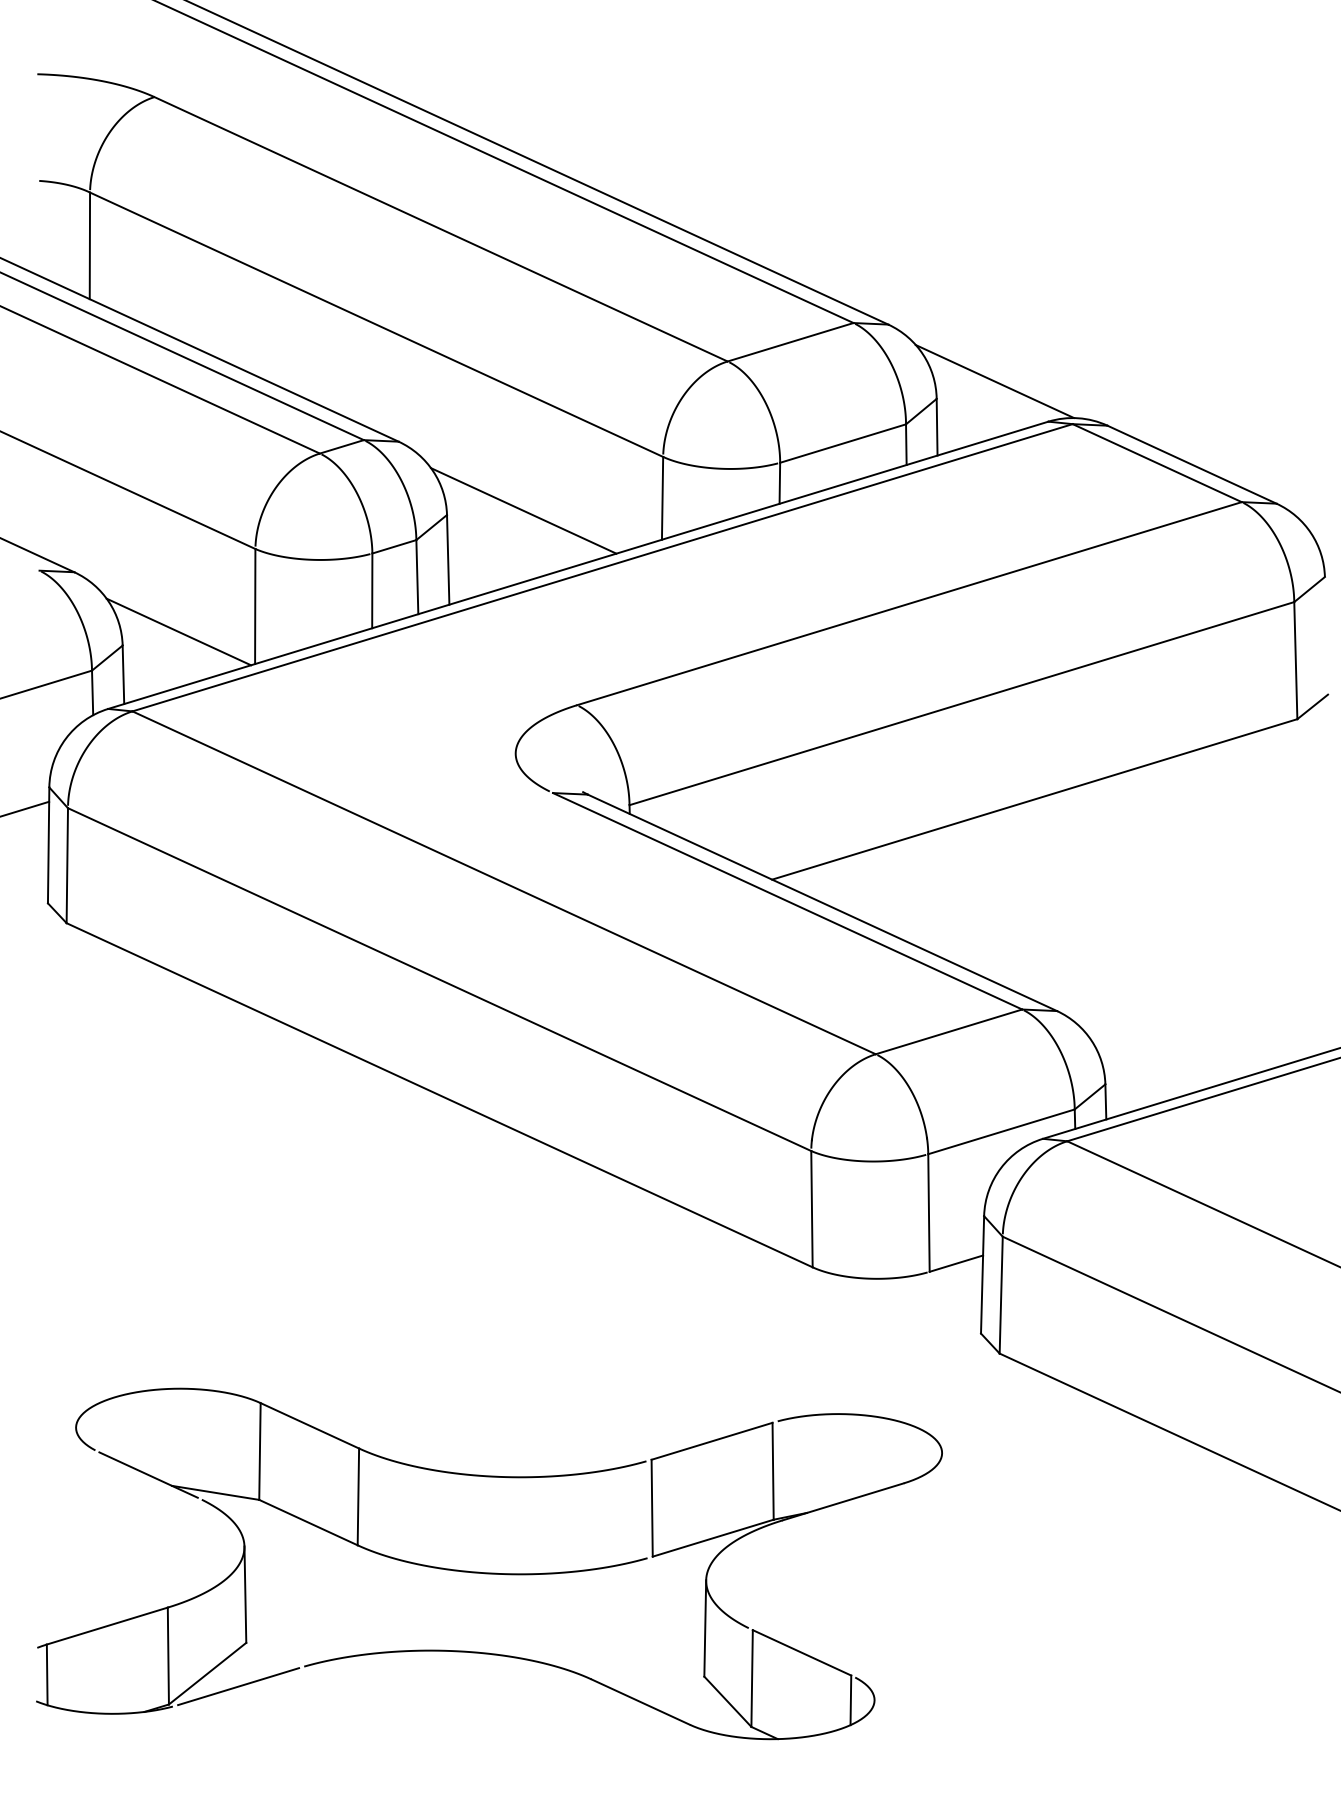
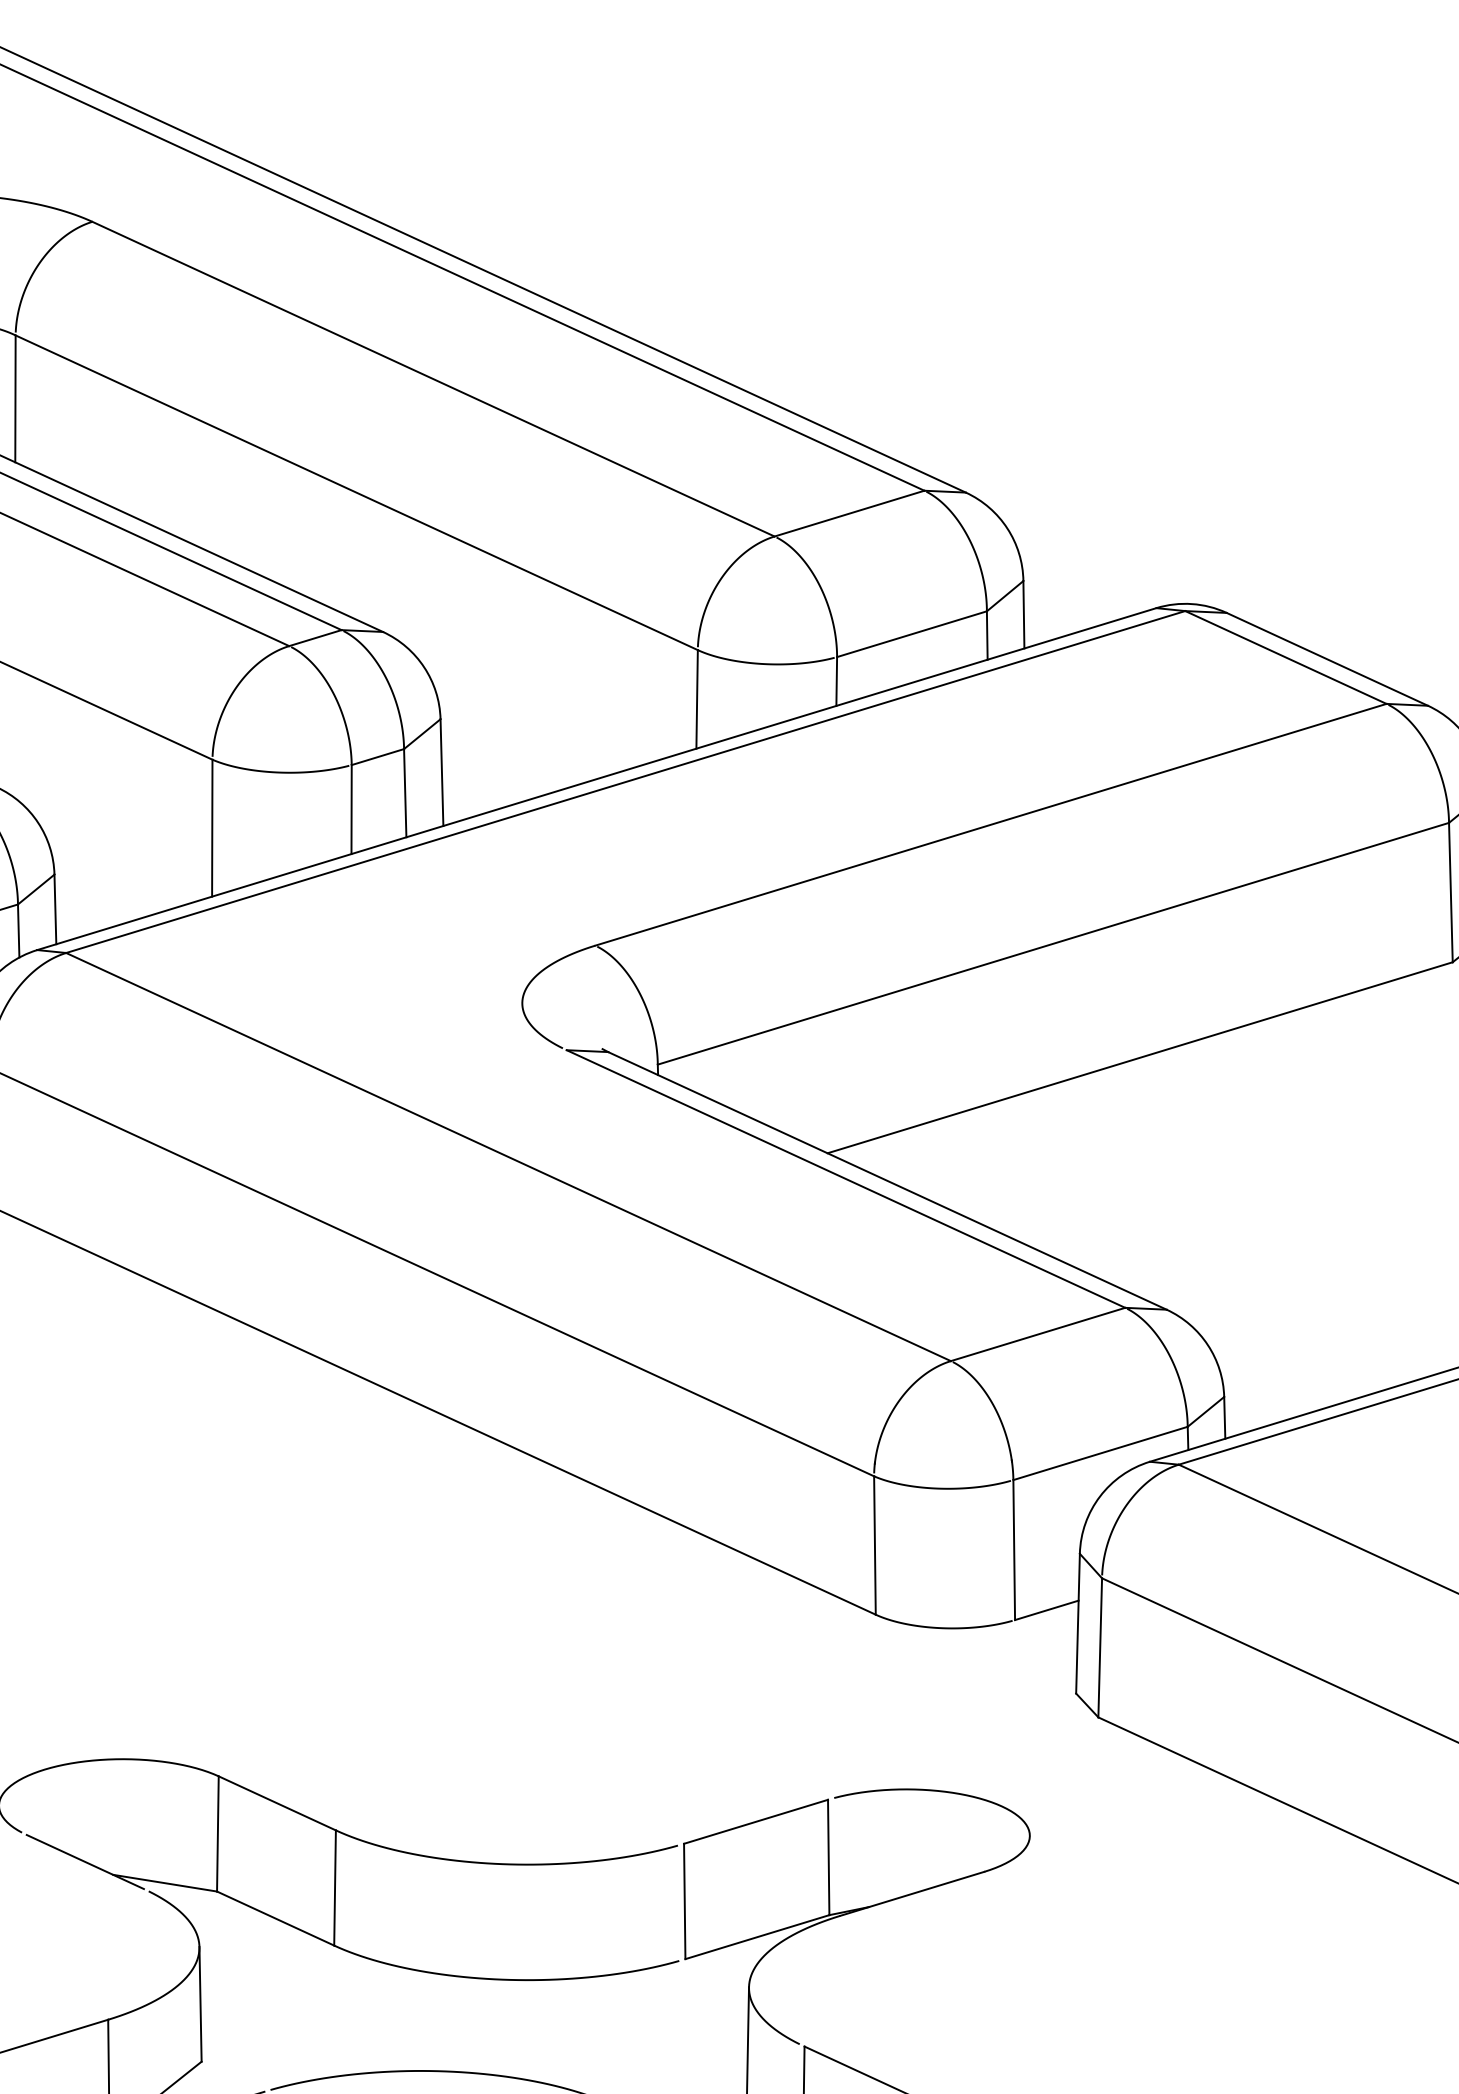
line: (994, 381) -> (1092, 560), removed
line: (523, 510) -> (531, 713), removed
line: (178, 631) -> (120, 857), removed

